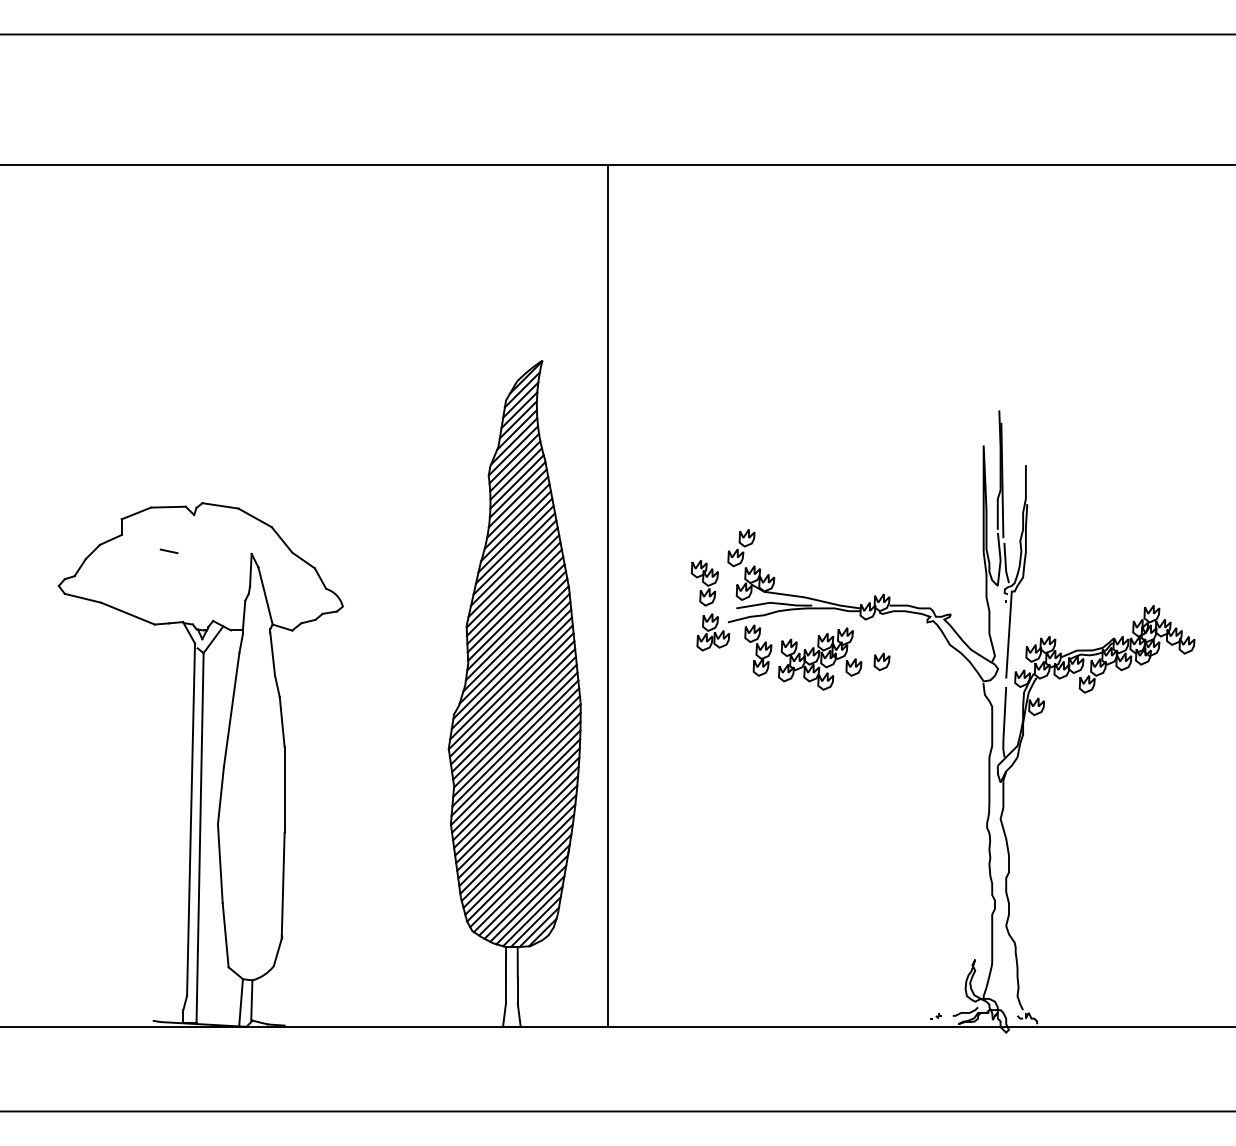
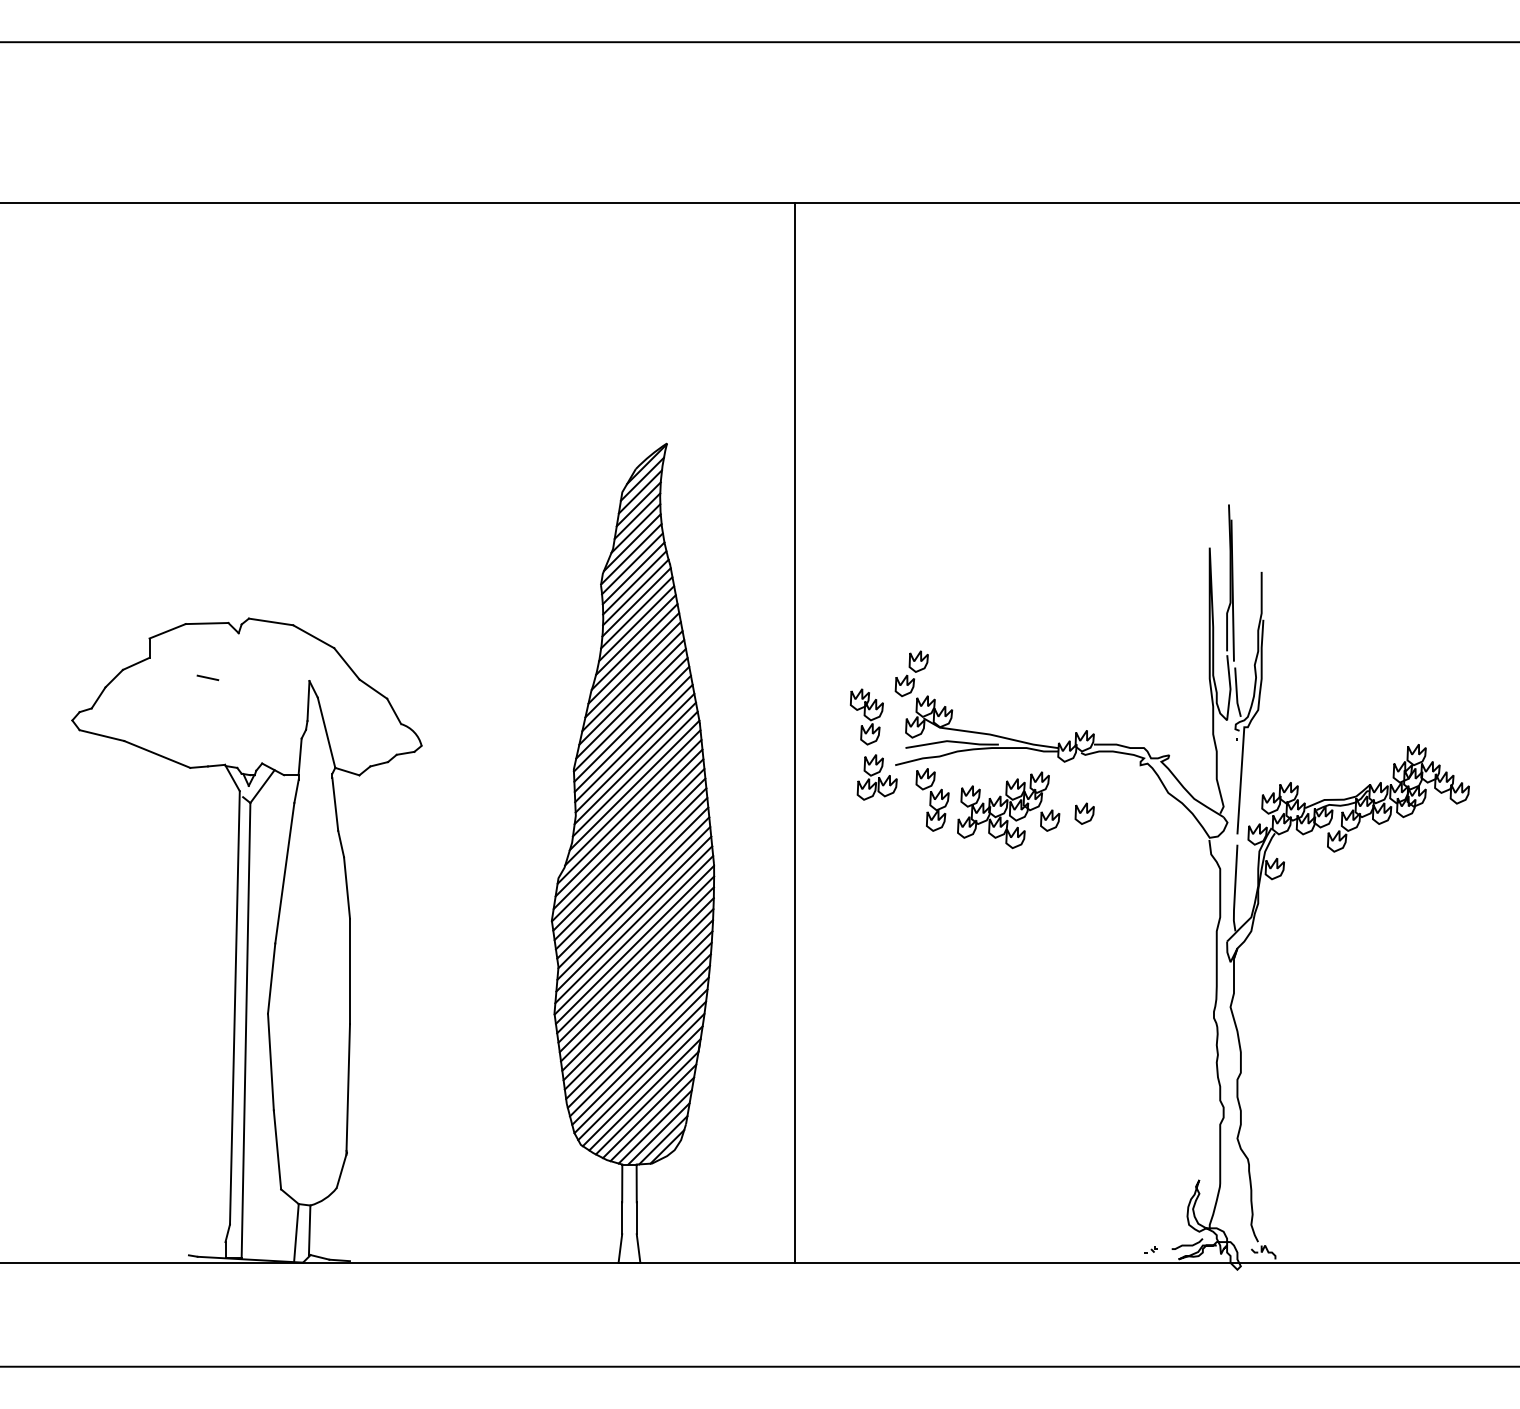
line: (607, 595) -> (794, 732), moved

